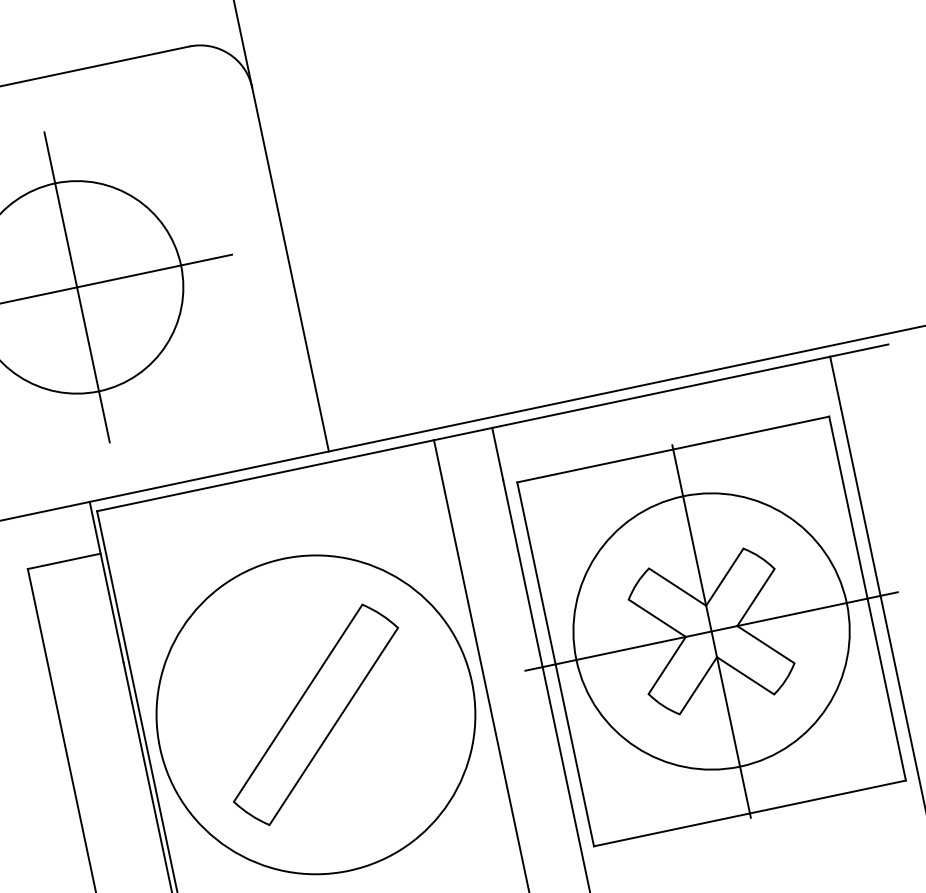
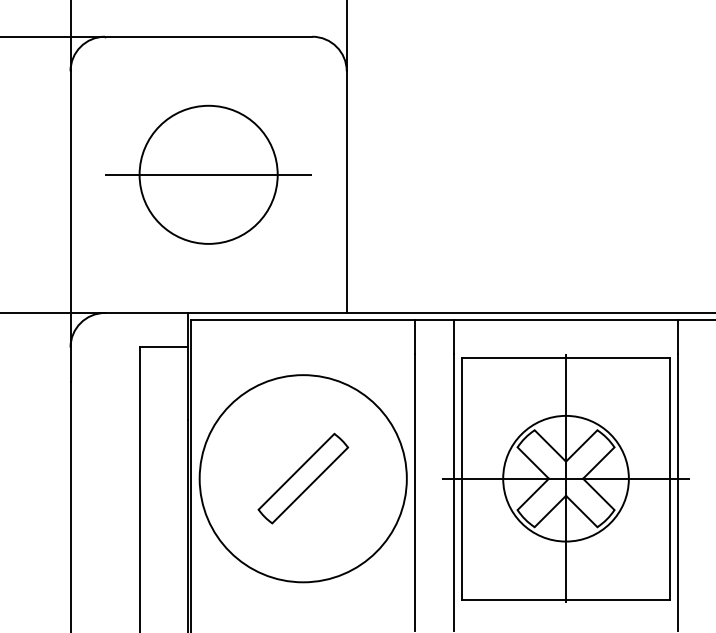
line: (76, 286) -> (208, 174), removed
circle: (710, 631) -> (565, 478), size x0.7
part: (316, 714) -> (303, 478), size x0.7

